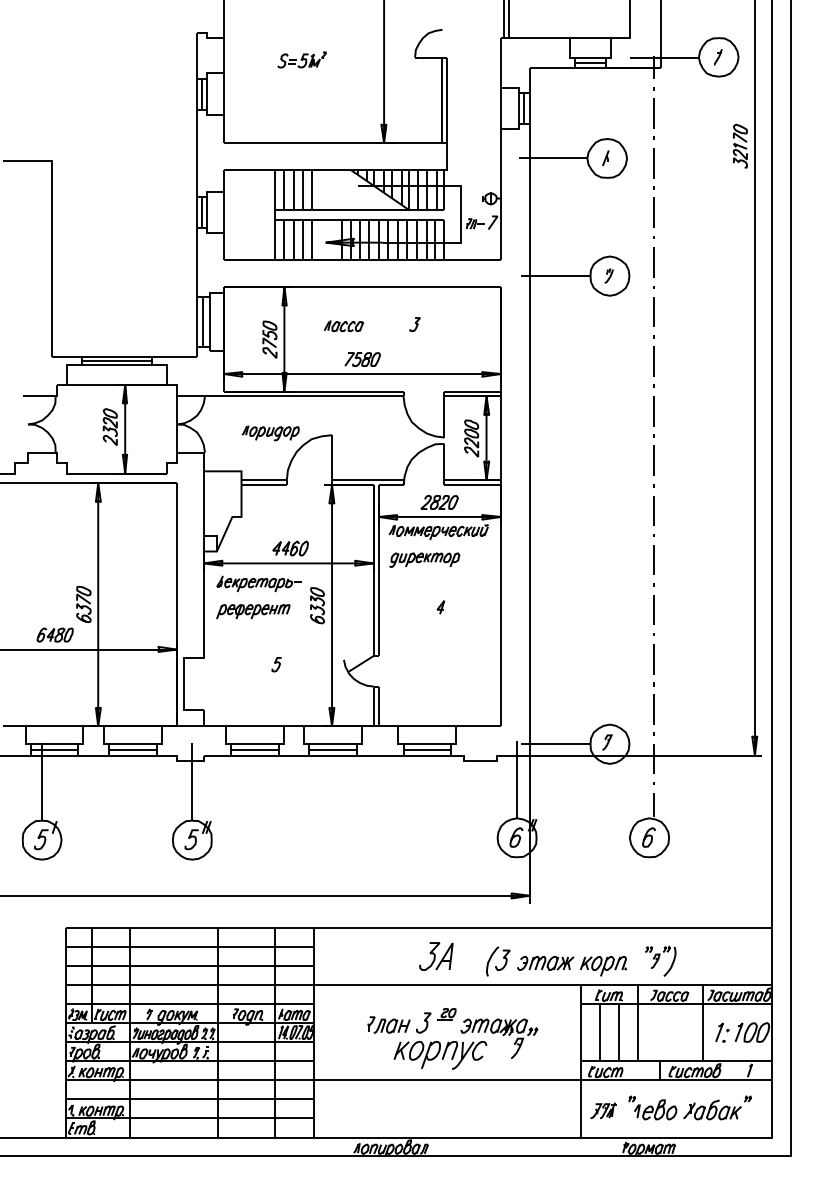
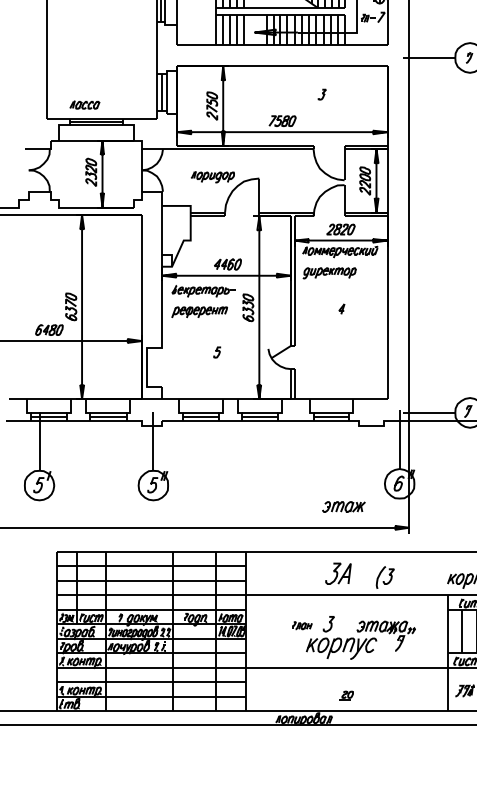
part: (344, 325) -> (85, 104), moved
part: (545, 963) -> (343, 507), moved
part: (446, 1014) -> (346, 695), moved
part: (388, 1024) -> (302, 625), size x0.6

